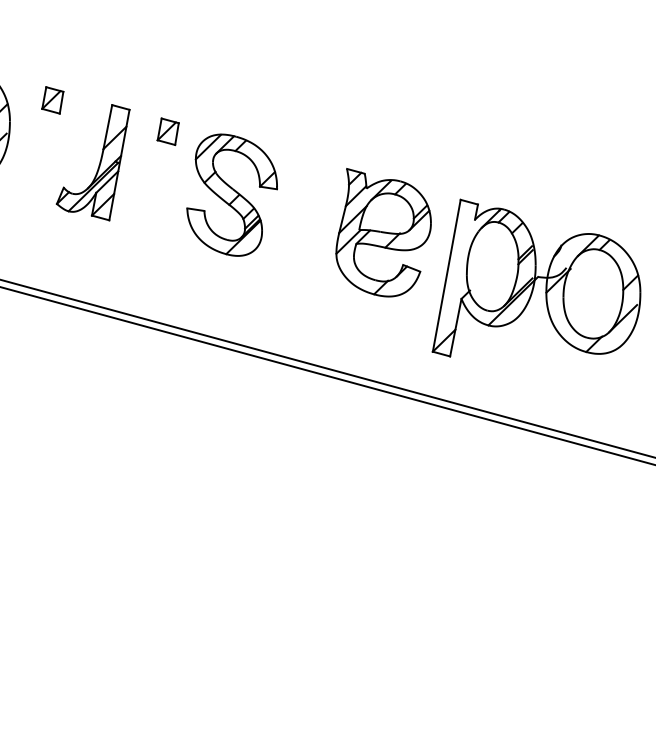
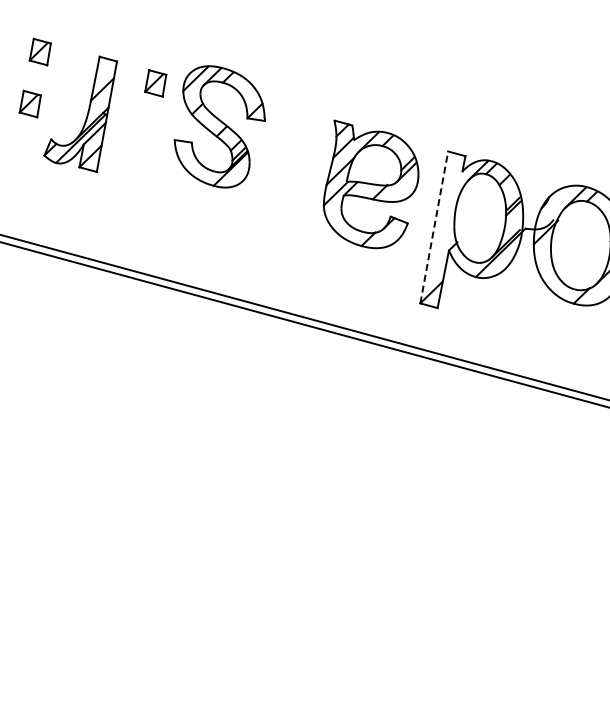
part: (42, 152) -> (29, 104), added
part: (231, 194) -> (218, 126), moved
line: (446, 275) -> (433, 227), solid -> dashed

